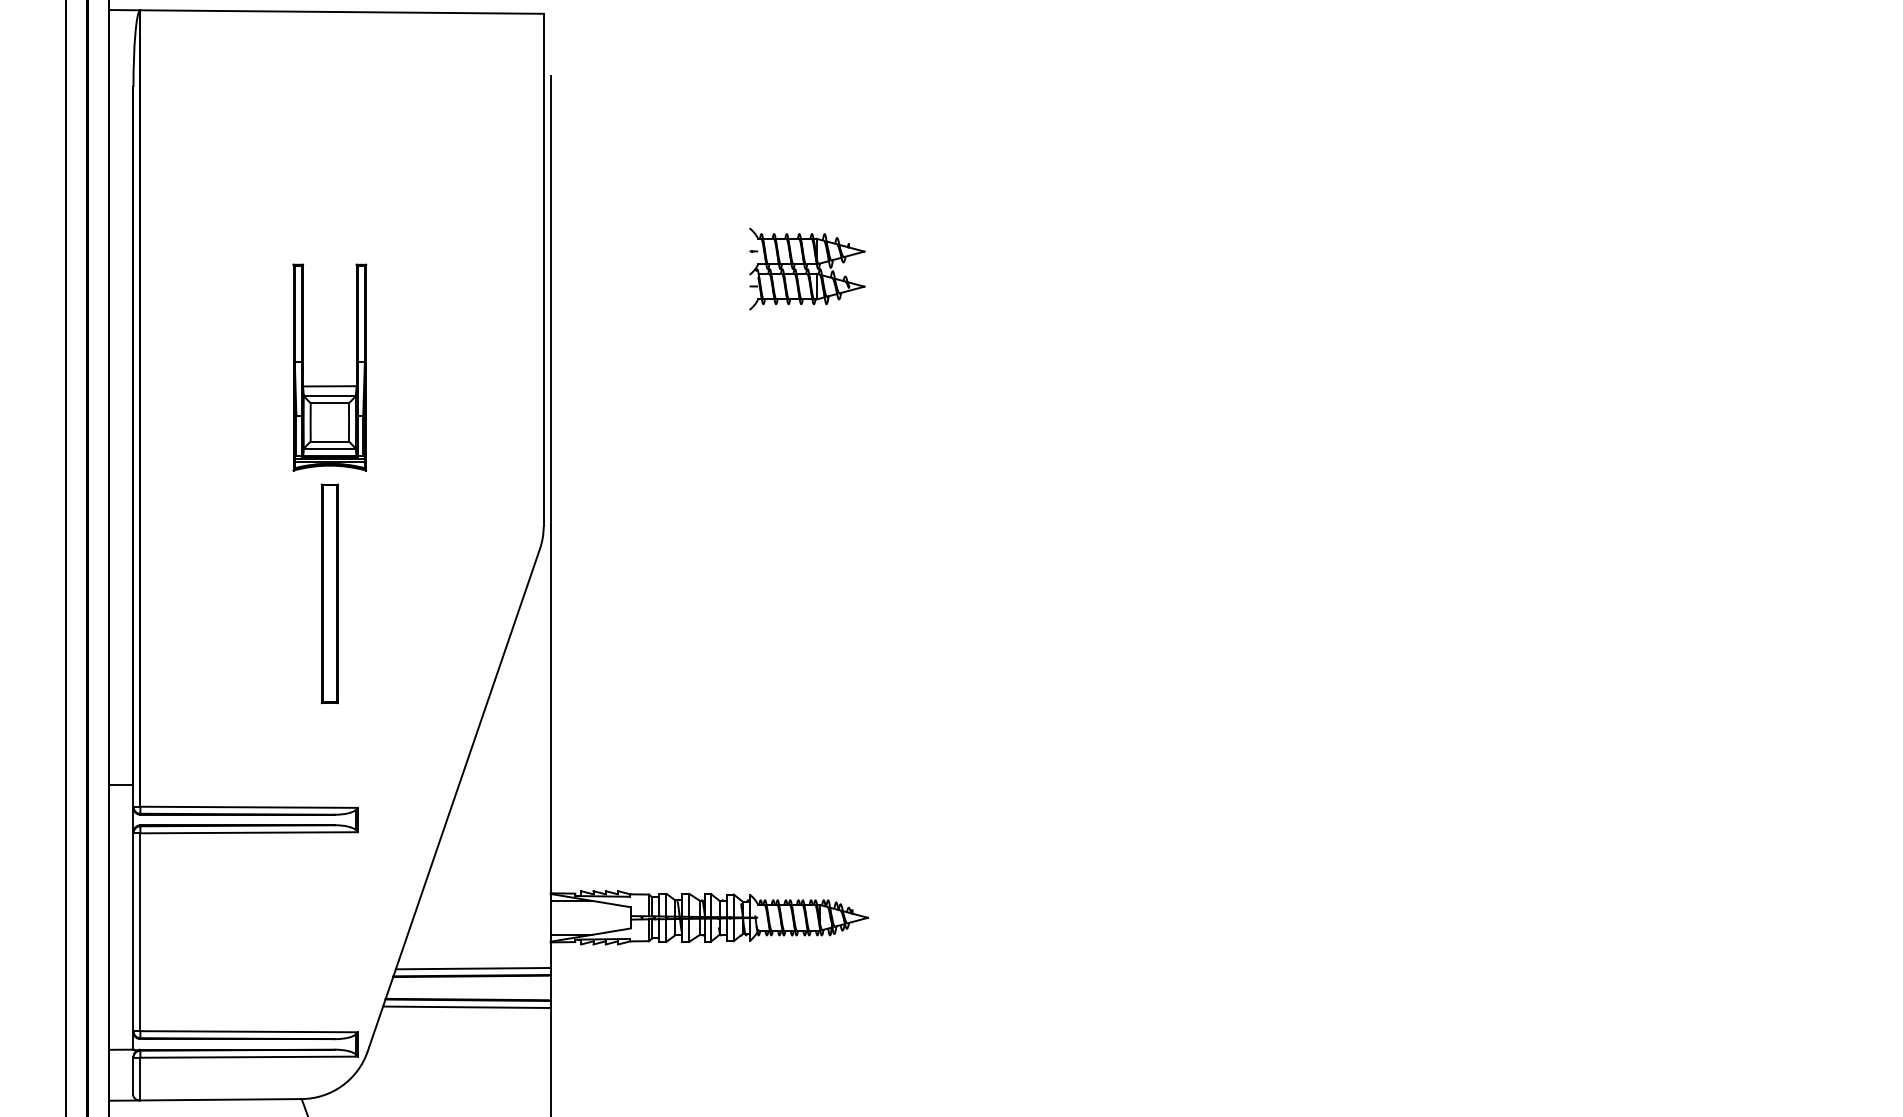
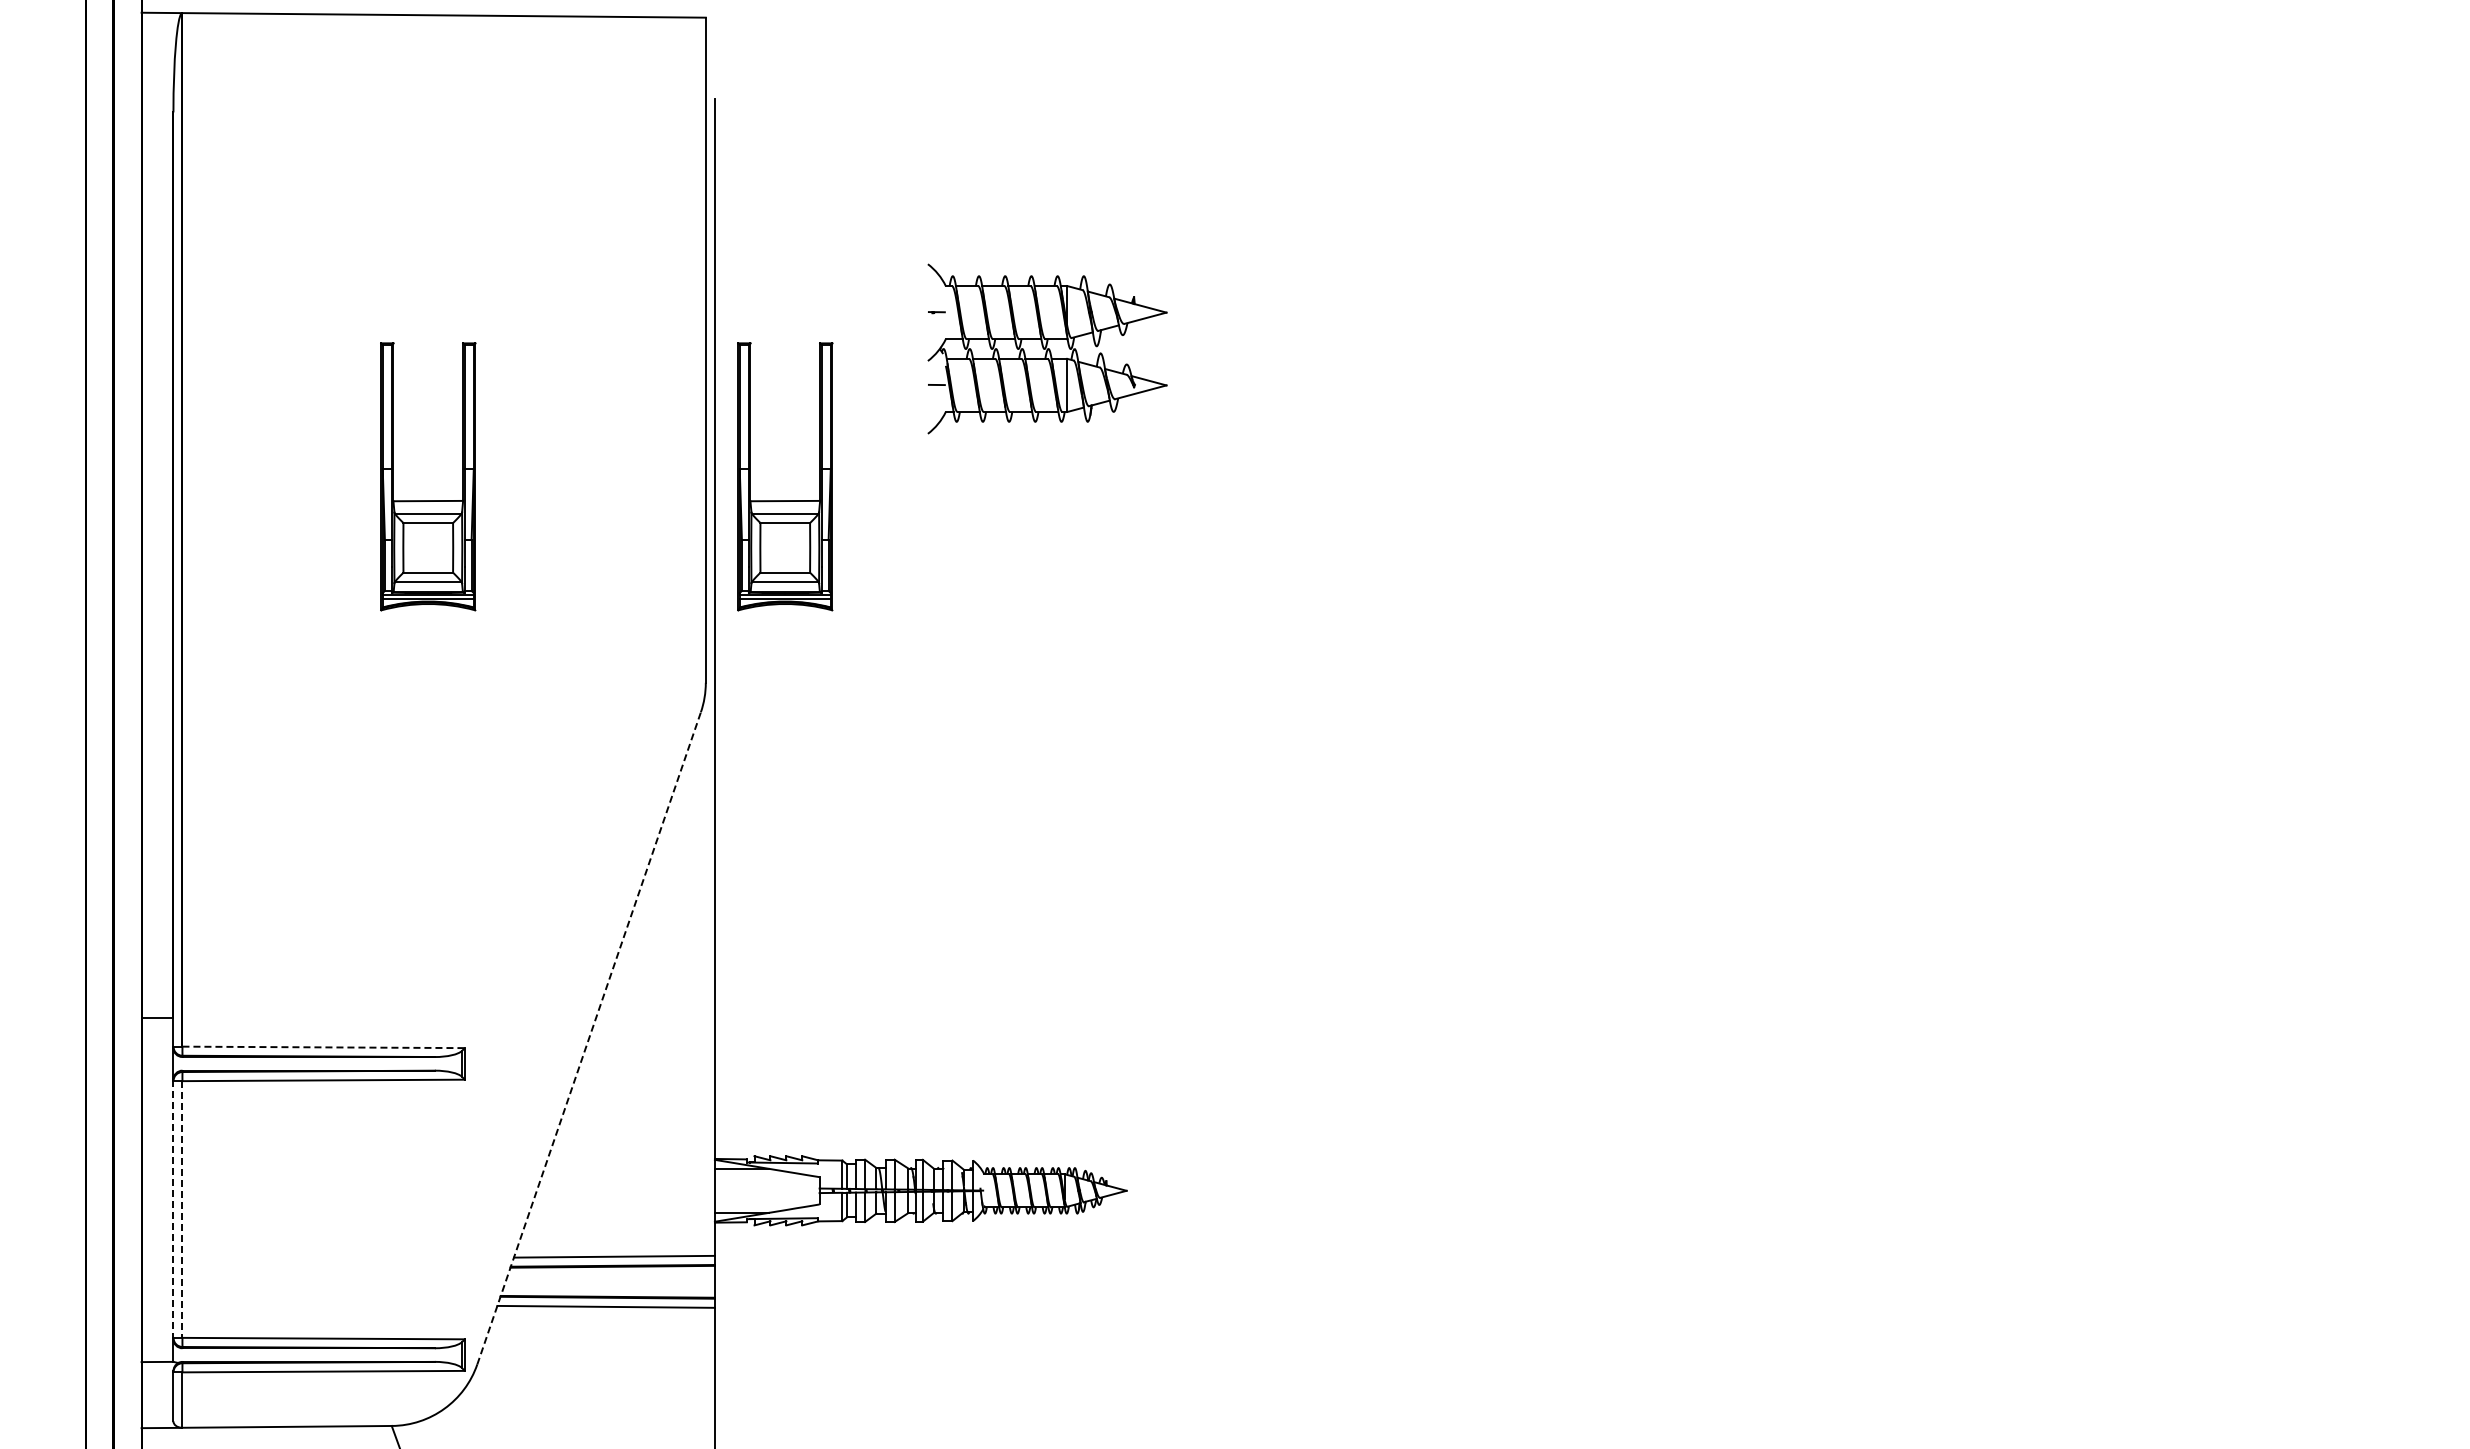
part: (807, 268) -> (1047, 348), size x1.6
part: (605, 385) -> (785, 500), added
part: (329, 593) -> (427, 770), removed
line: (454, 800) -> (589, 1038), solid -> dashed
line: (249, 807) -> (324, 1047), solid -> dashed
line: (133, 932) -> (173, 1209), solid -> dashed
line: (140, 933) -> (182, 1210), solid -> dashed

